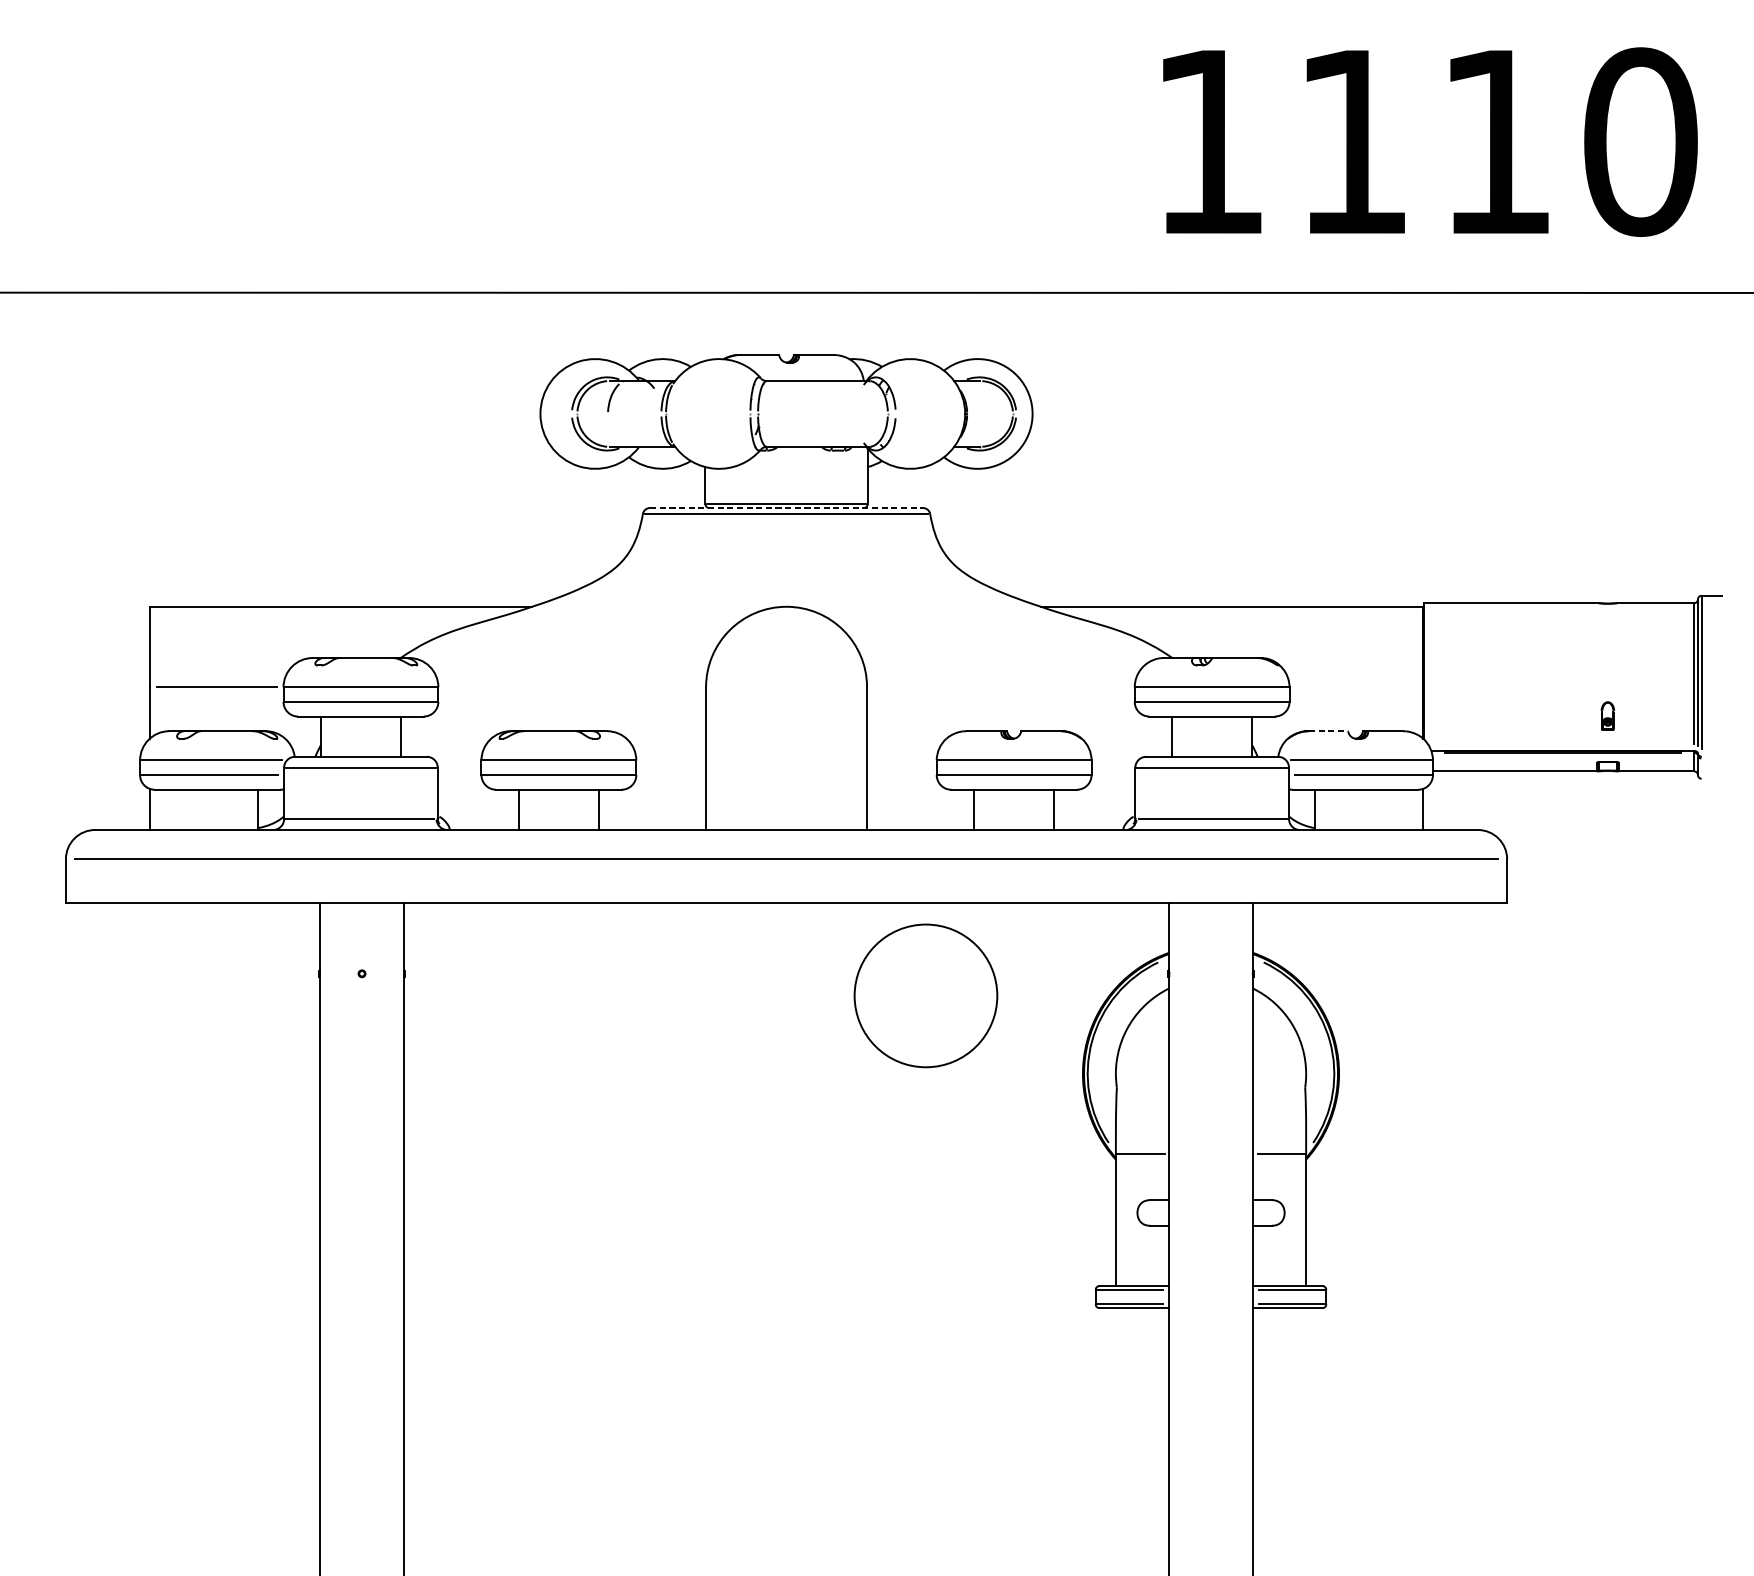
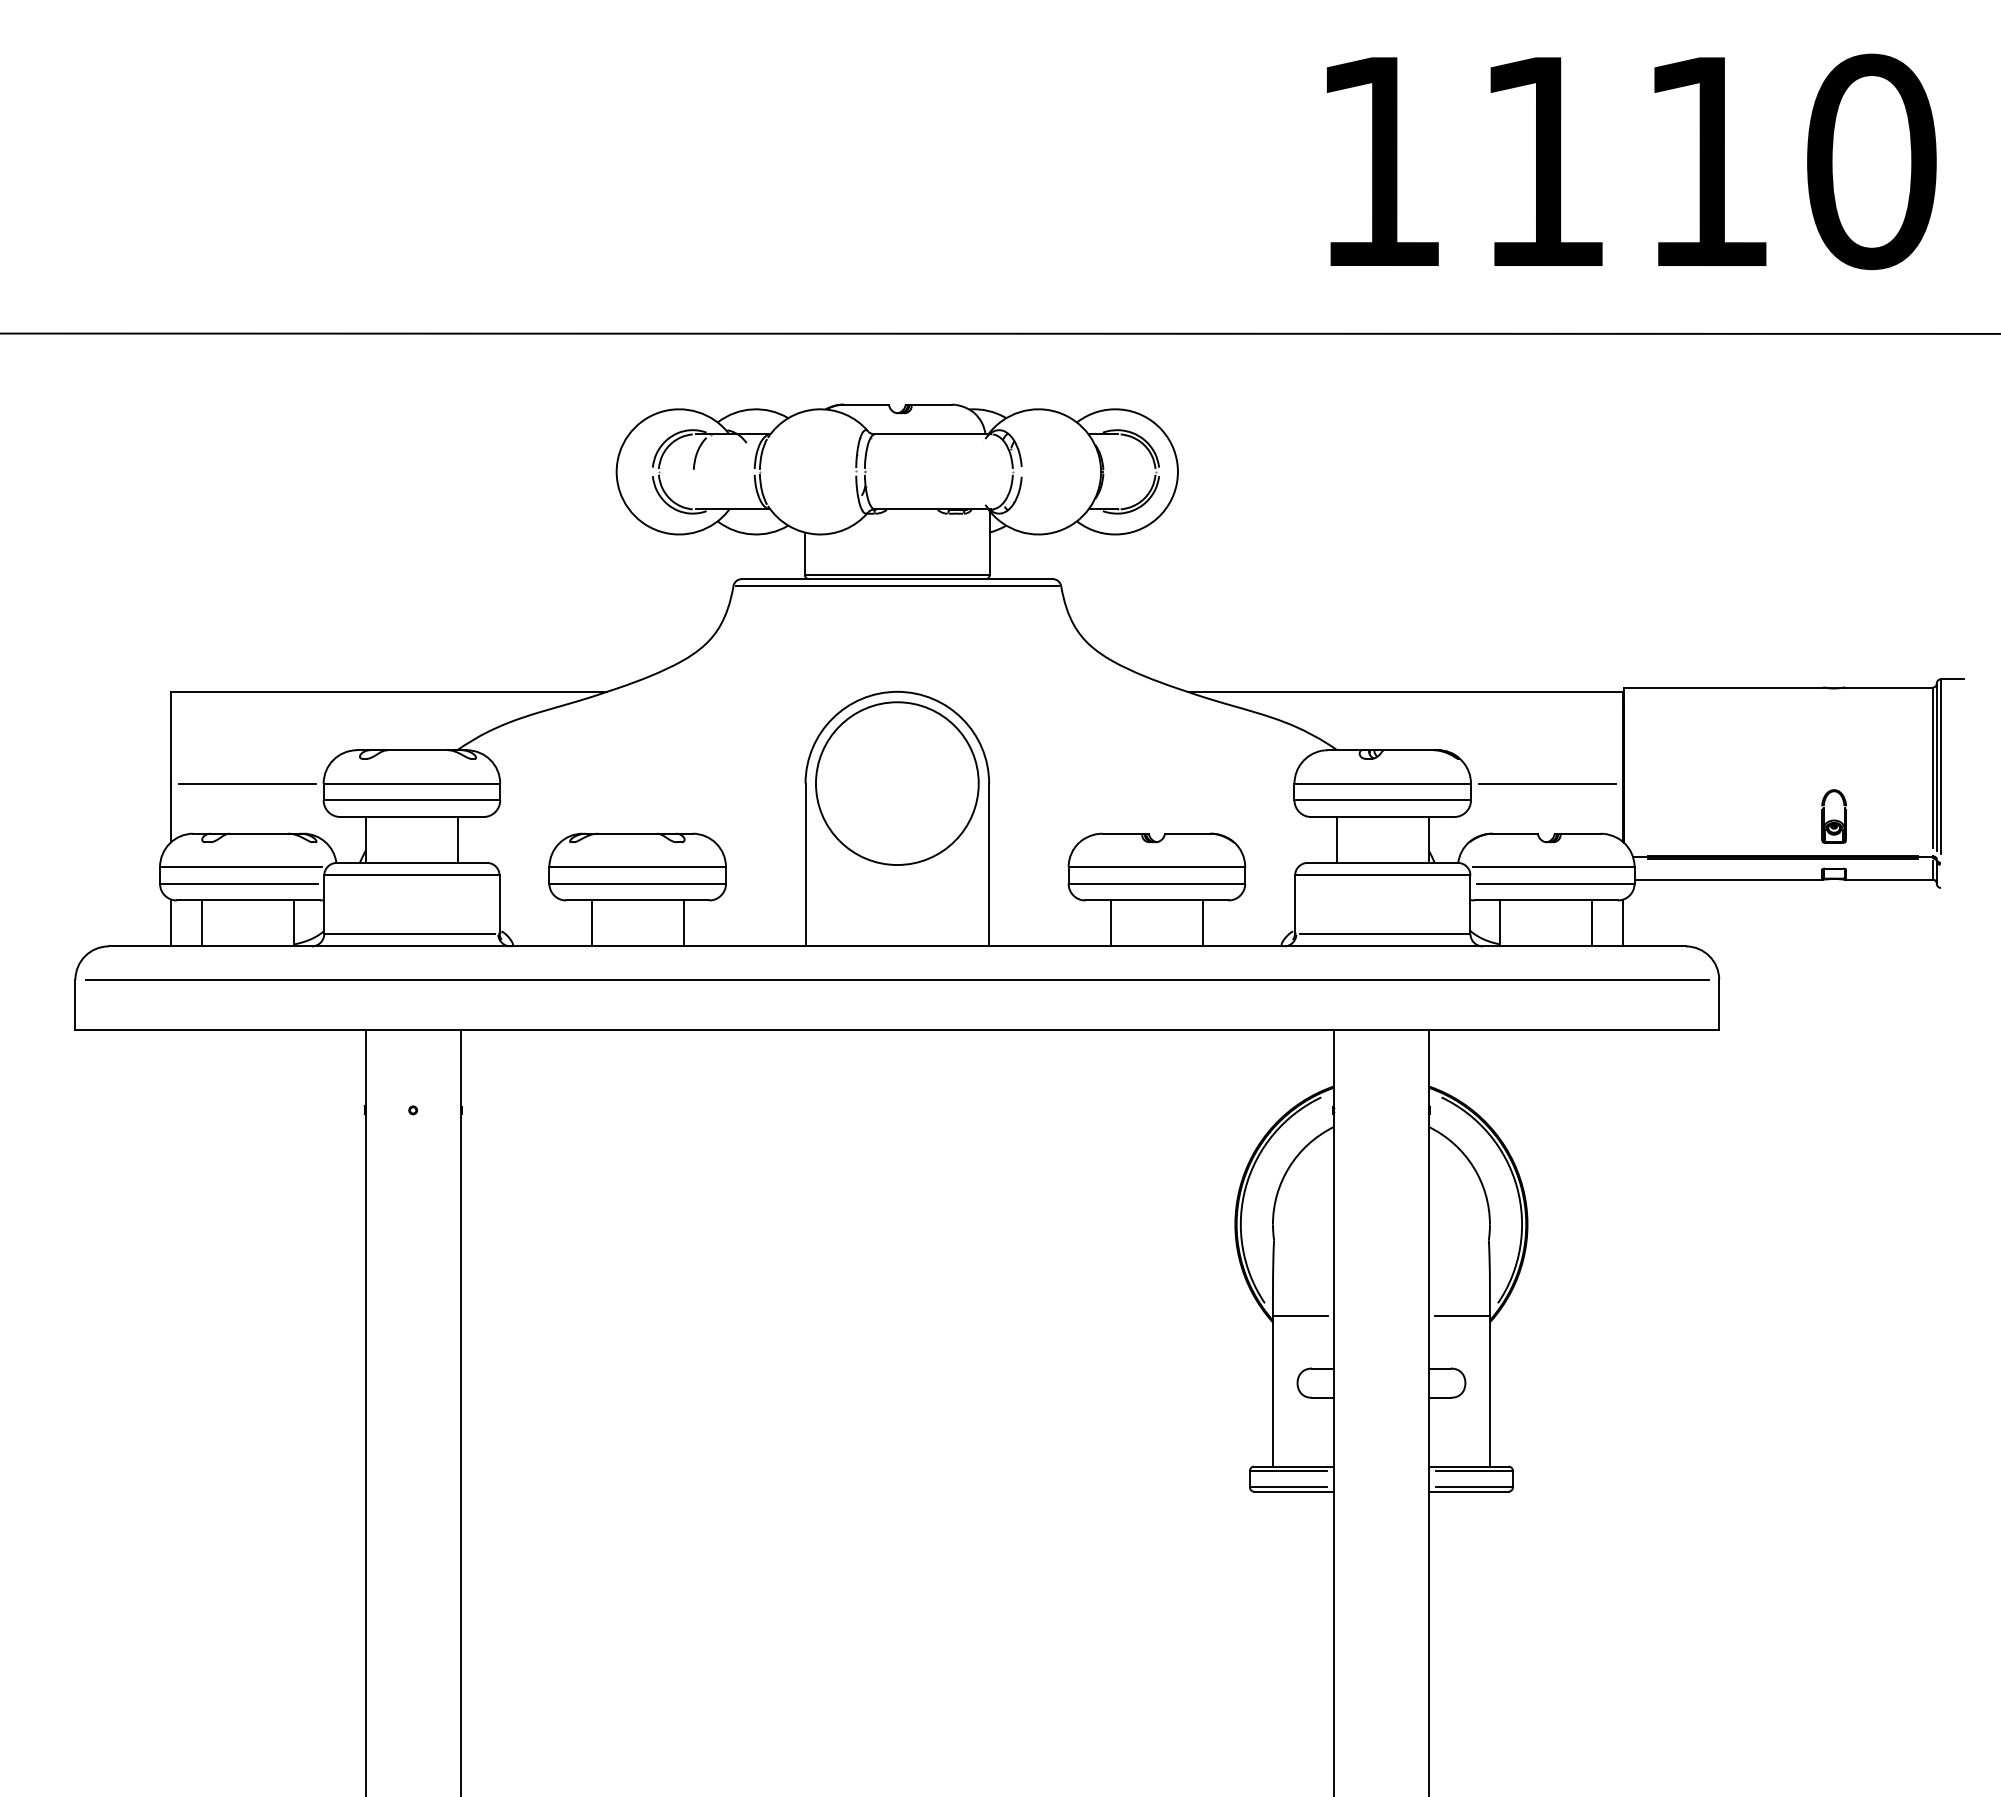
line: (786, 508) -> (897, 579), dashed -> solid
line: (1355, 687) -> (1546, 783), added
part: (1607, 716) -> (1833, 816), size x1.67
line: (1328, 731) -> (1515, 833), dashed -> solid
line: (177, 809) -> (202, 923), added
line: (1396, 809) -> (1592, 923), added
circle: (926, 995) -> (897, 783), moved

